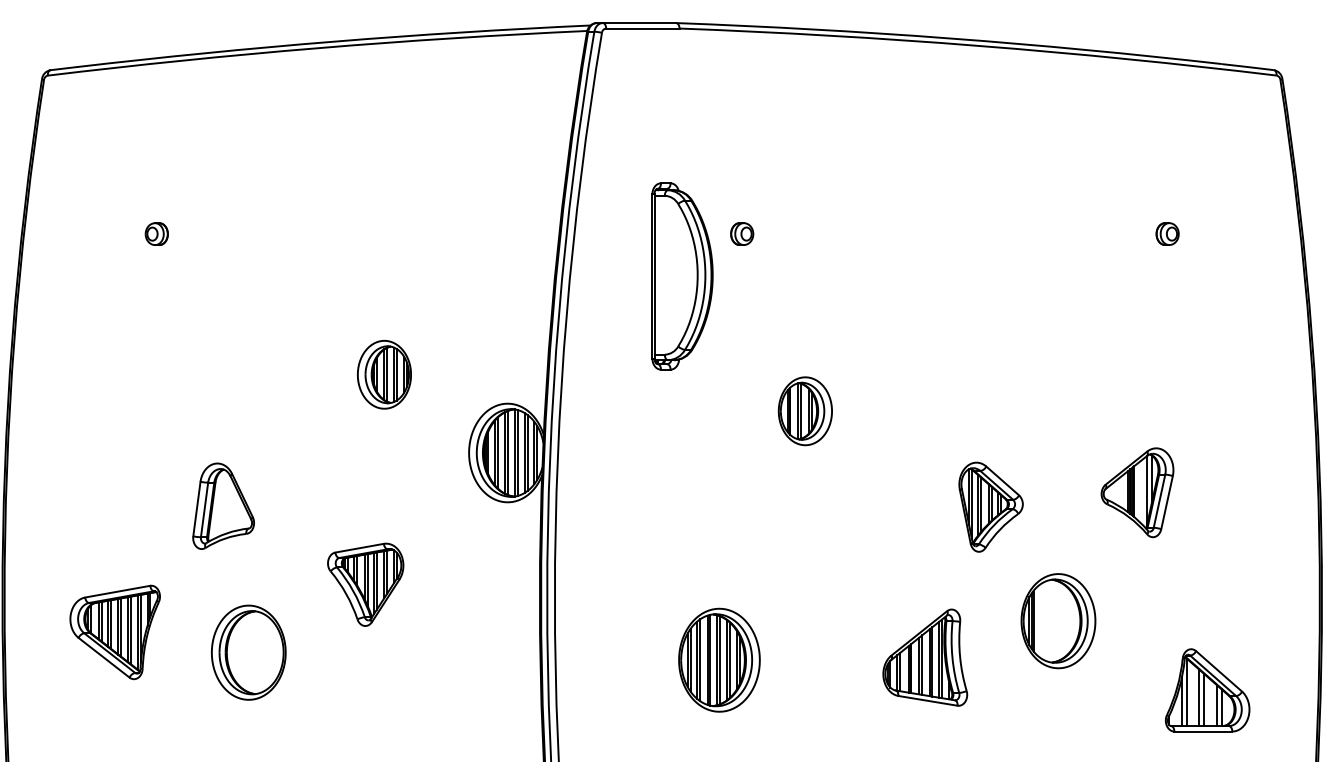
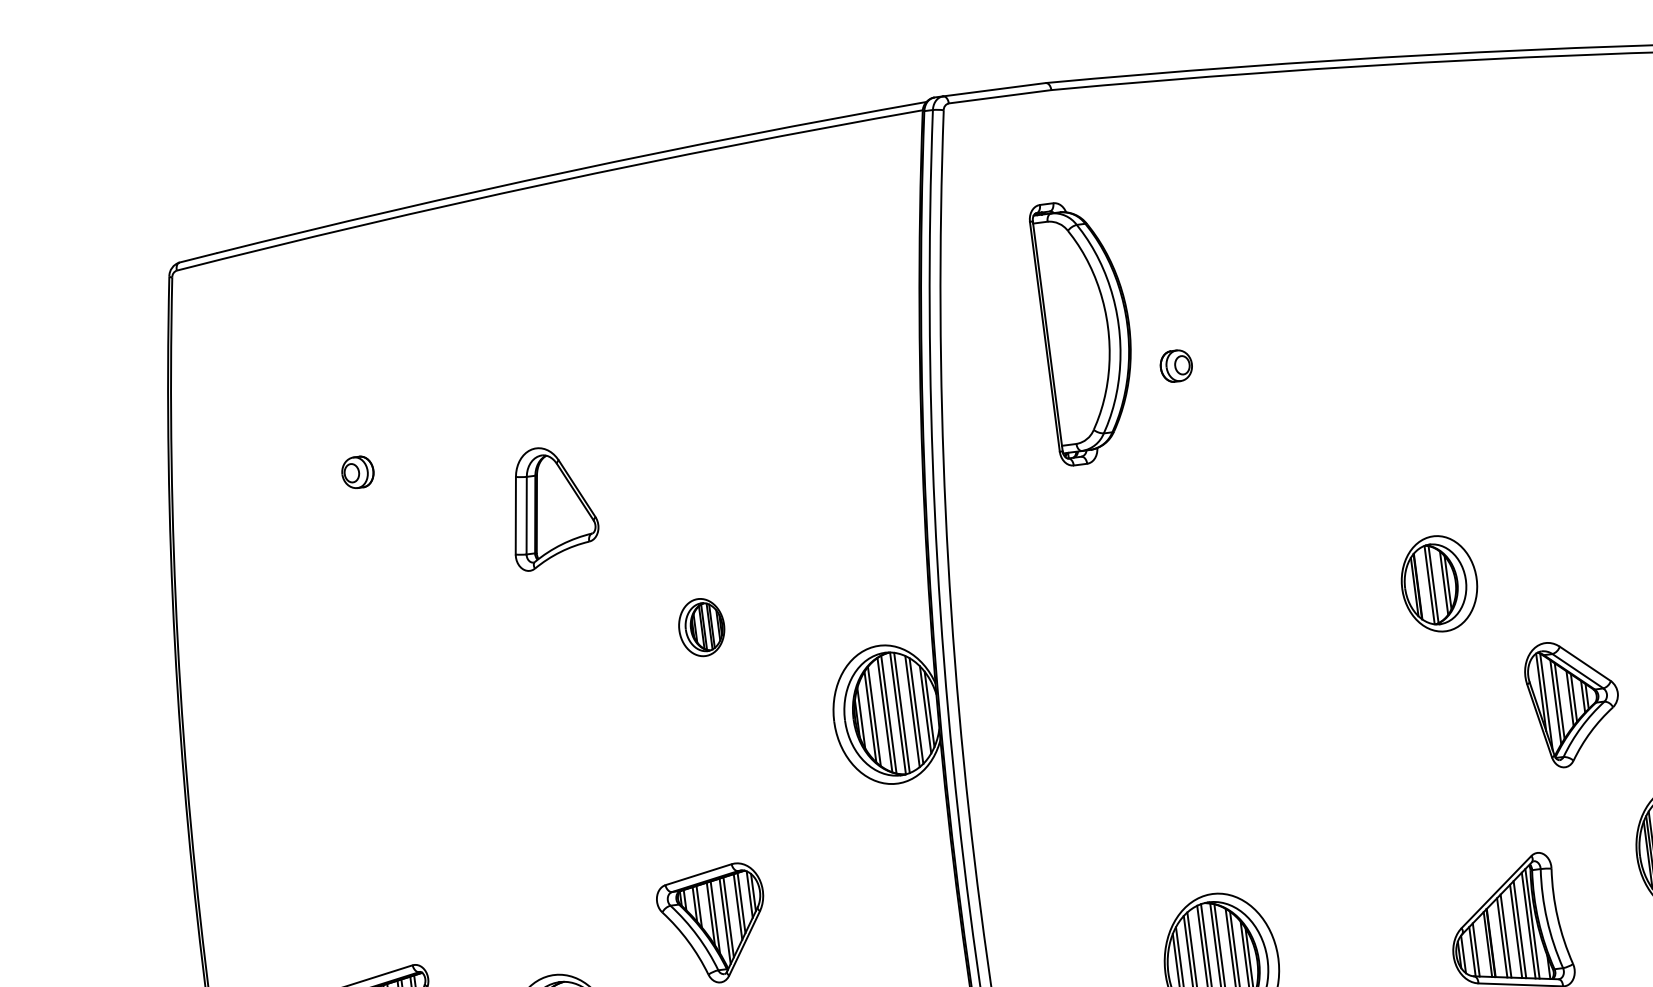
part: (682, 276) -> (1086, 331), moved
part: (384, 374) -> (701, 627), size x0.6
part: (804, 411) -> (1438, 584), moved
part: (223, 505) -> (552, 505), moved

